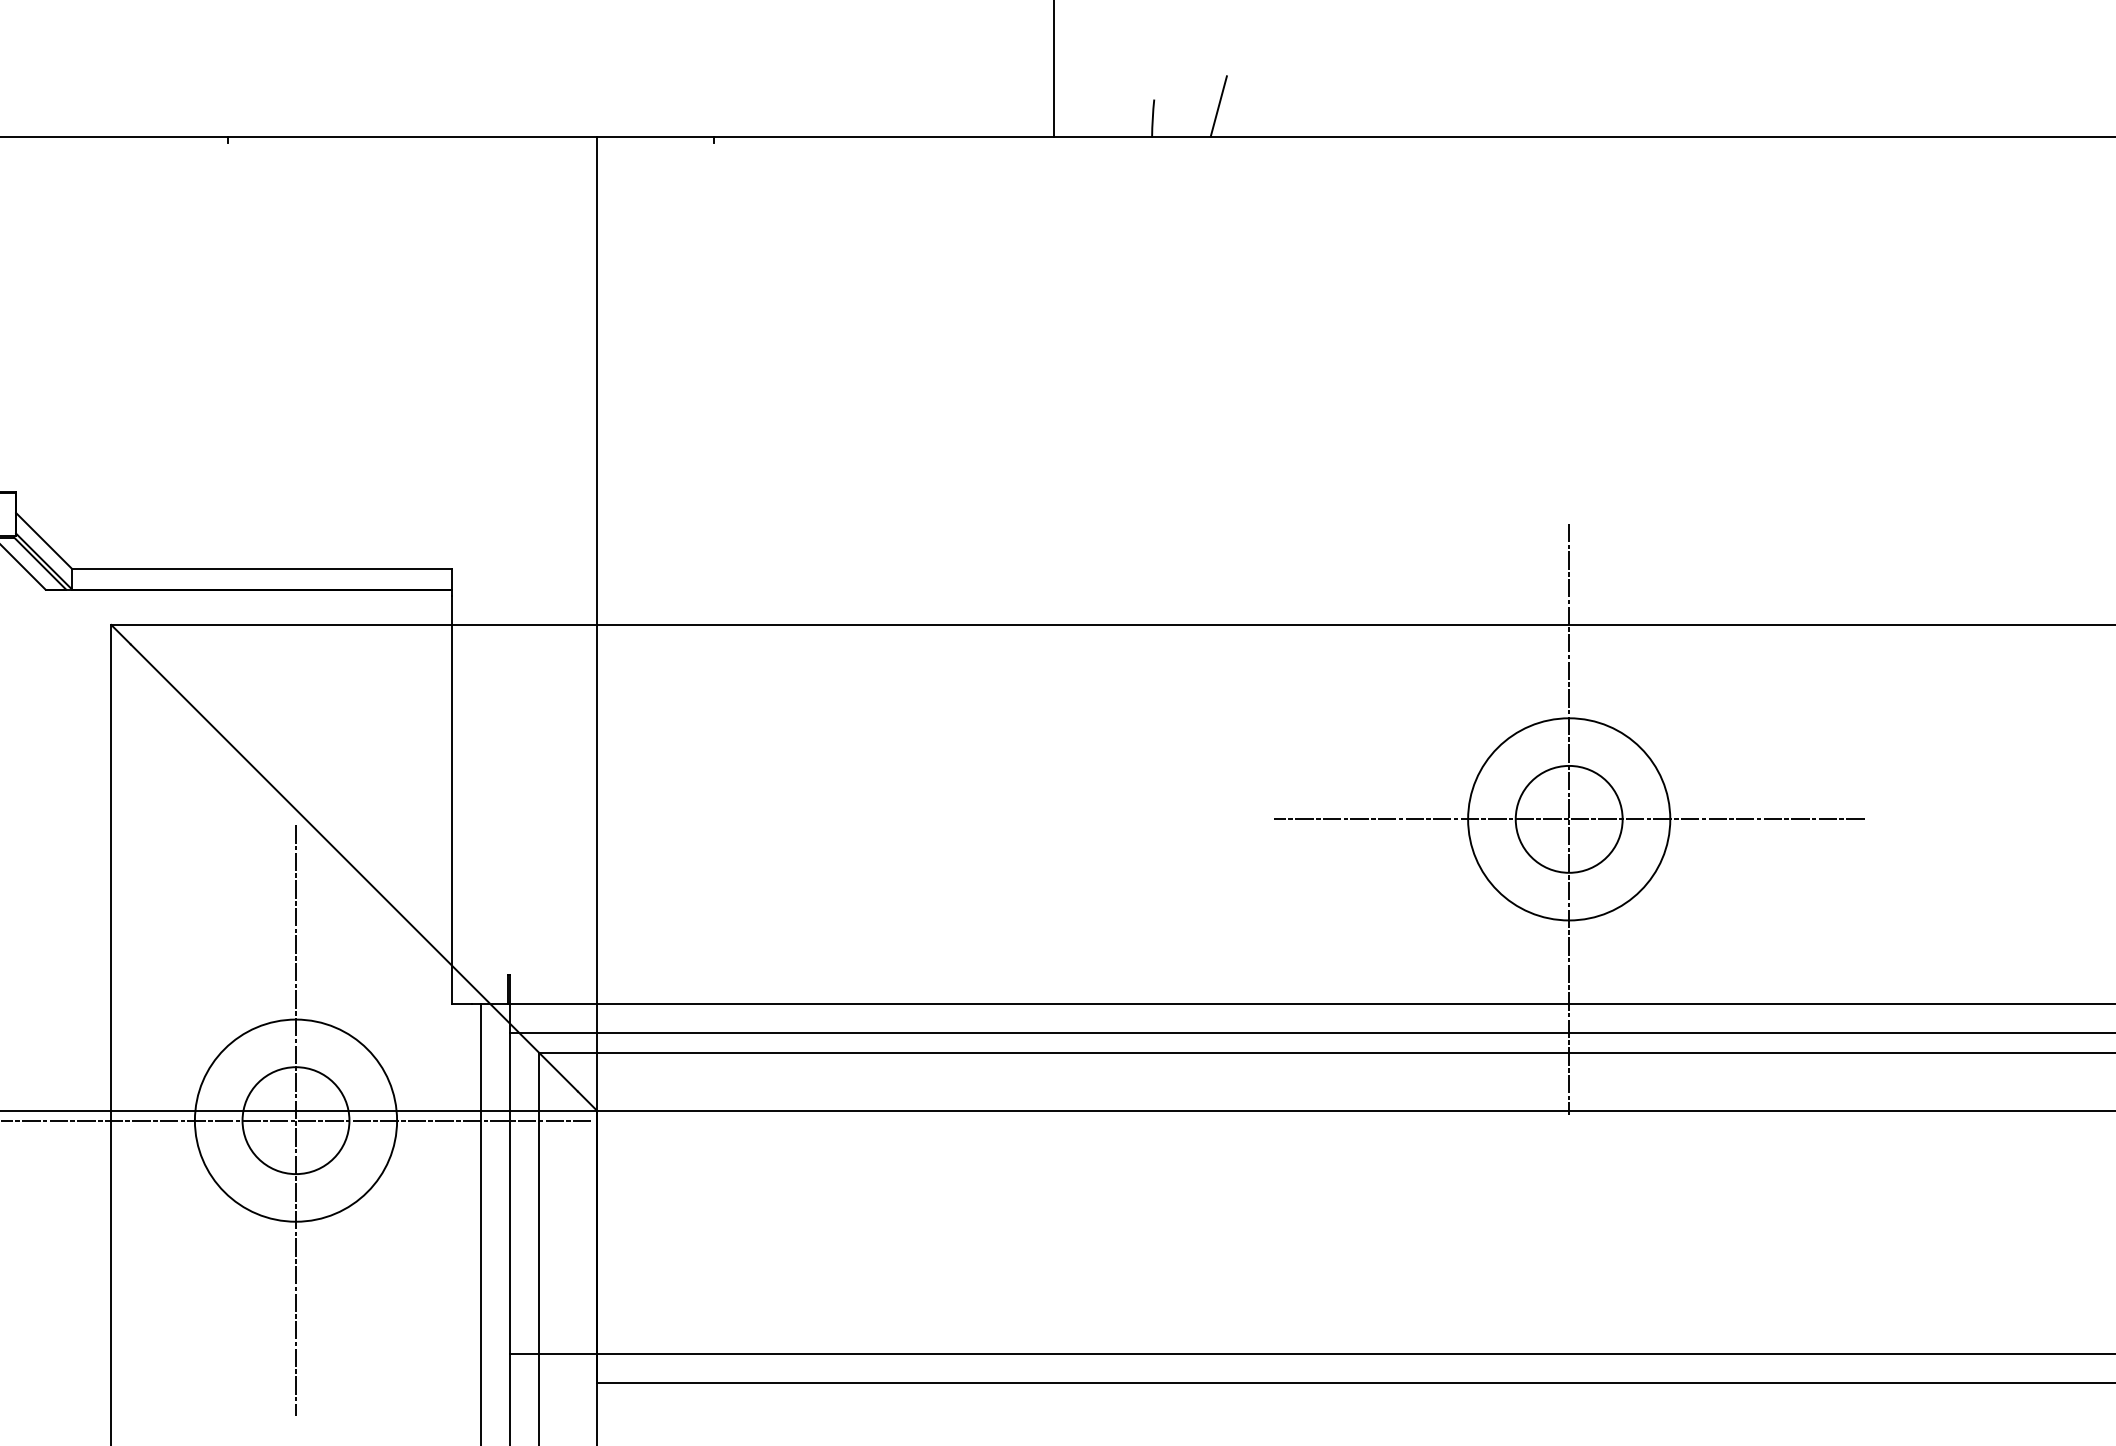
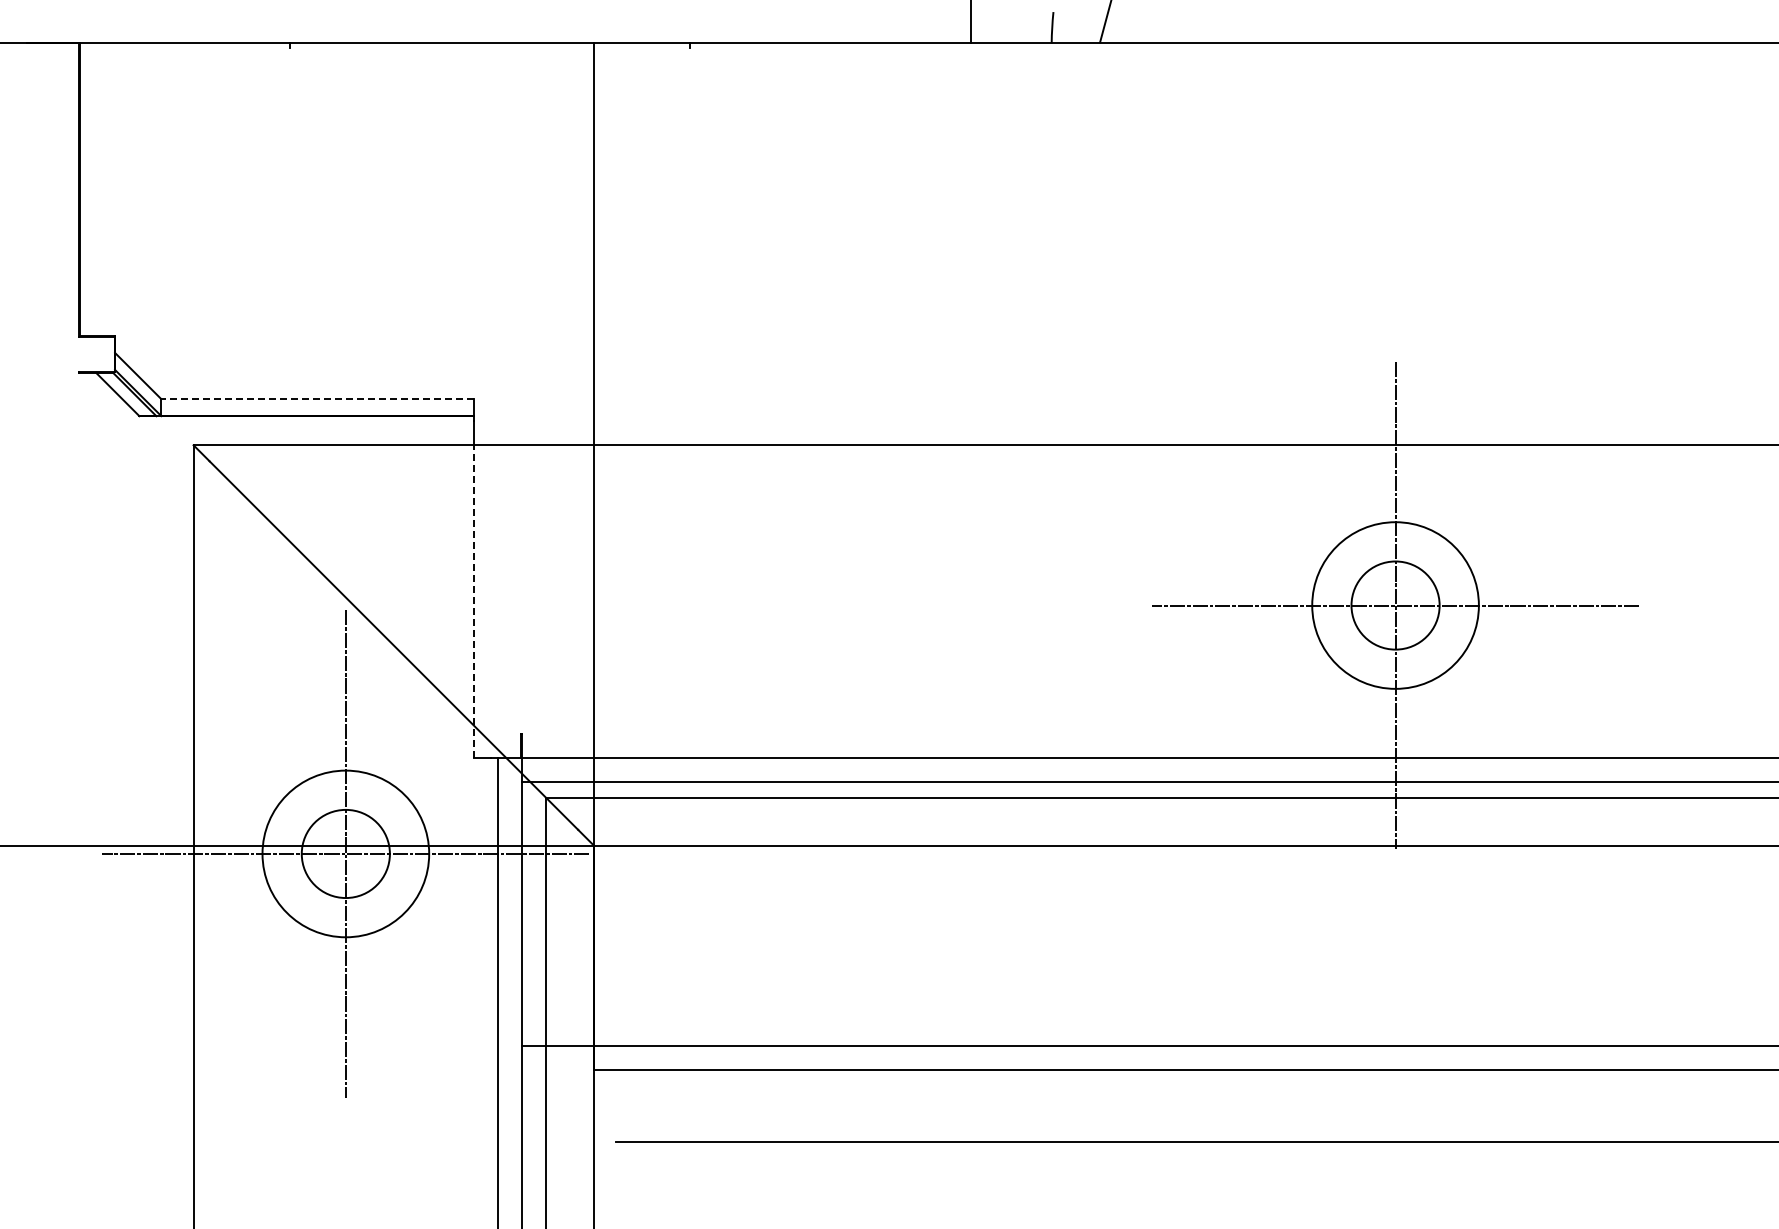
line: (261, 569) -> (317, 399), solid -> dashed
line: (452, 814) -> (474, 601), solid -> dashed

